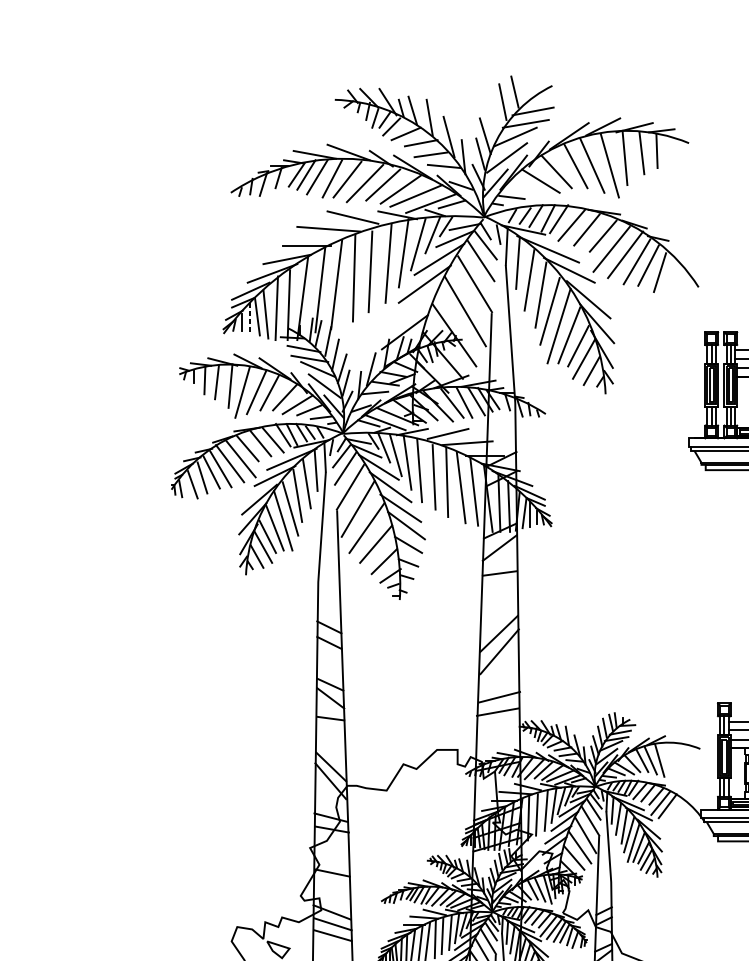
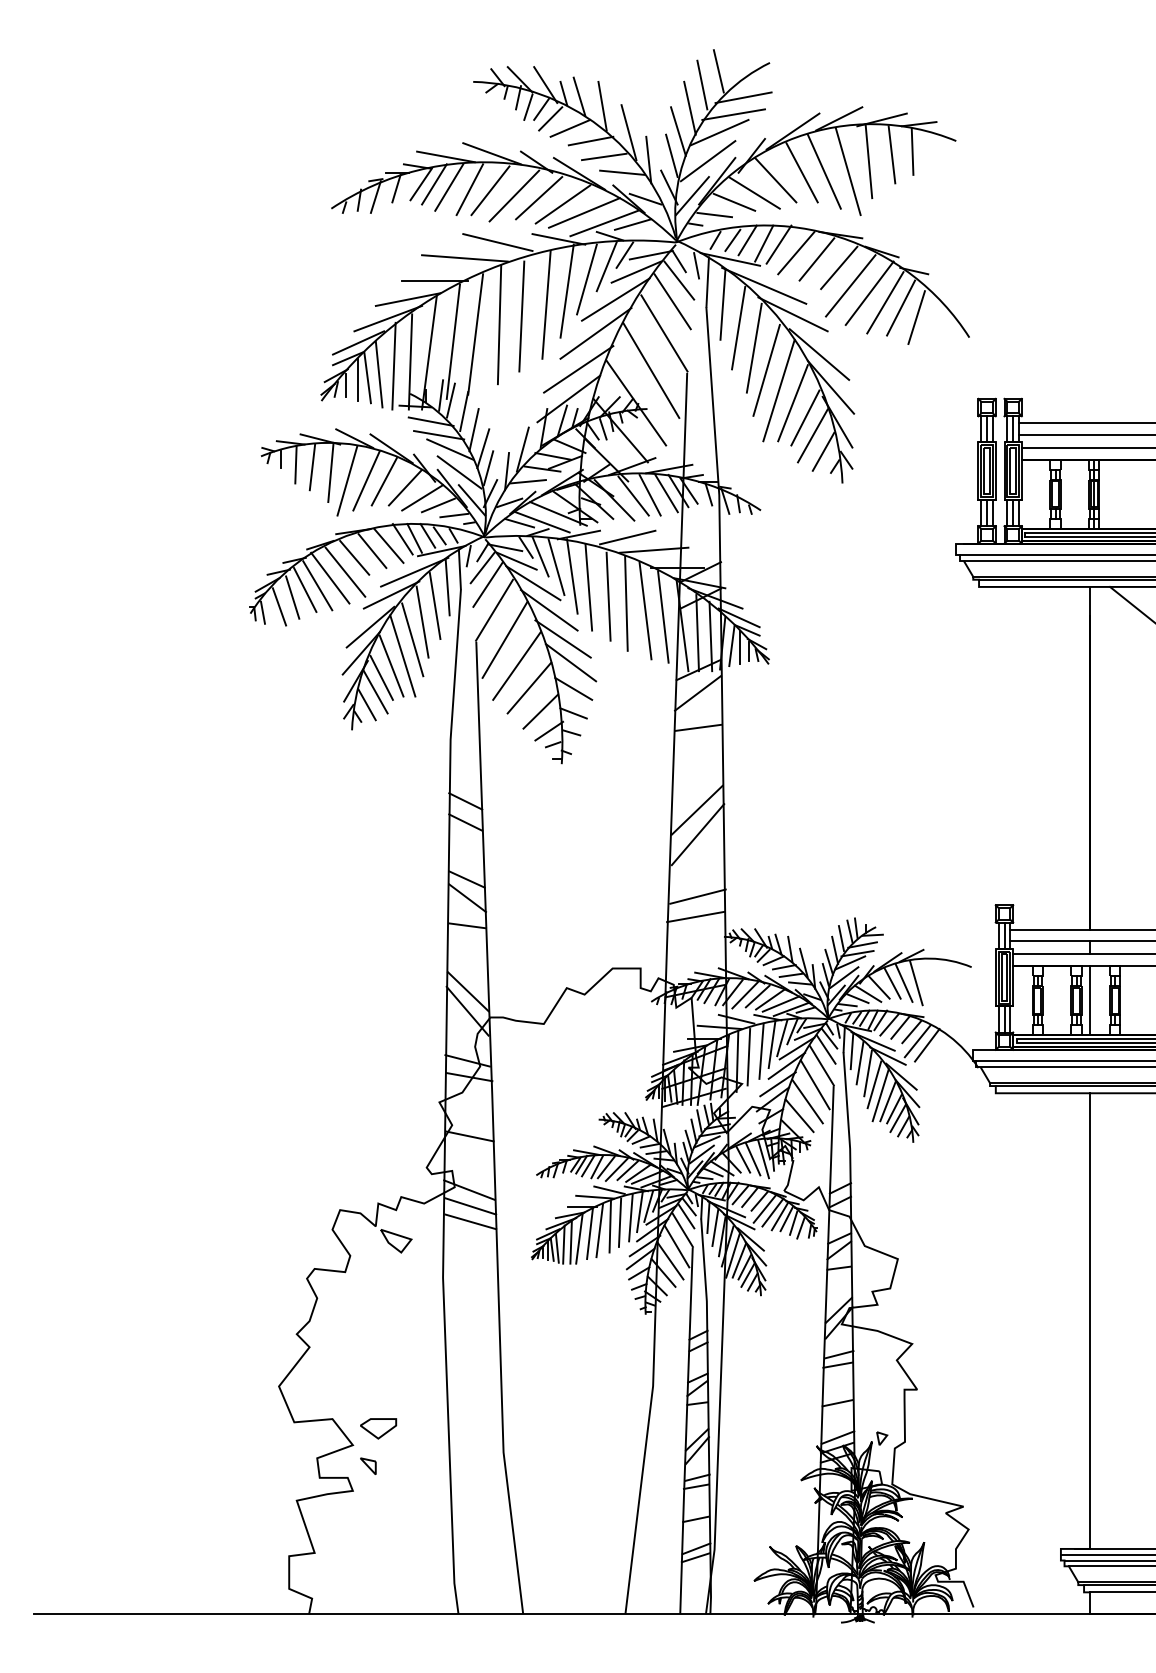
line: (493, 118) -> (689, 107), added
line: (526, 187) -> (734, 201), added
line: (412, 310) -> (578, 369), added
line: (250, 318) -> (357, 380), dashed -> solid

